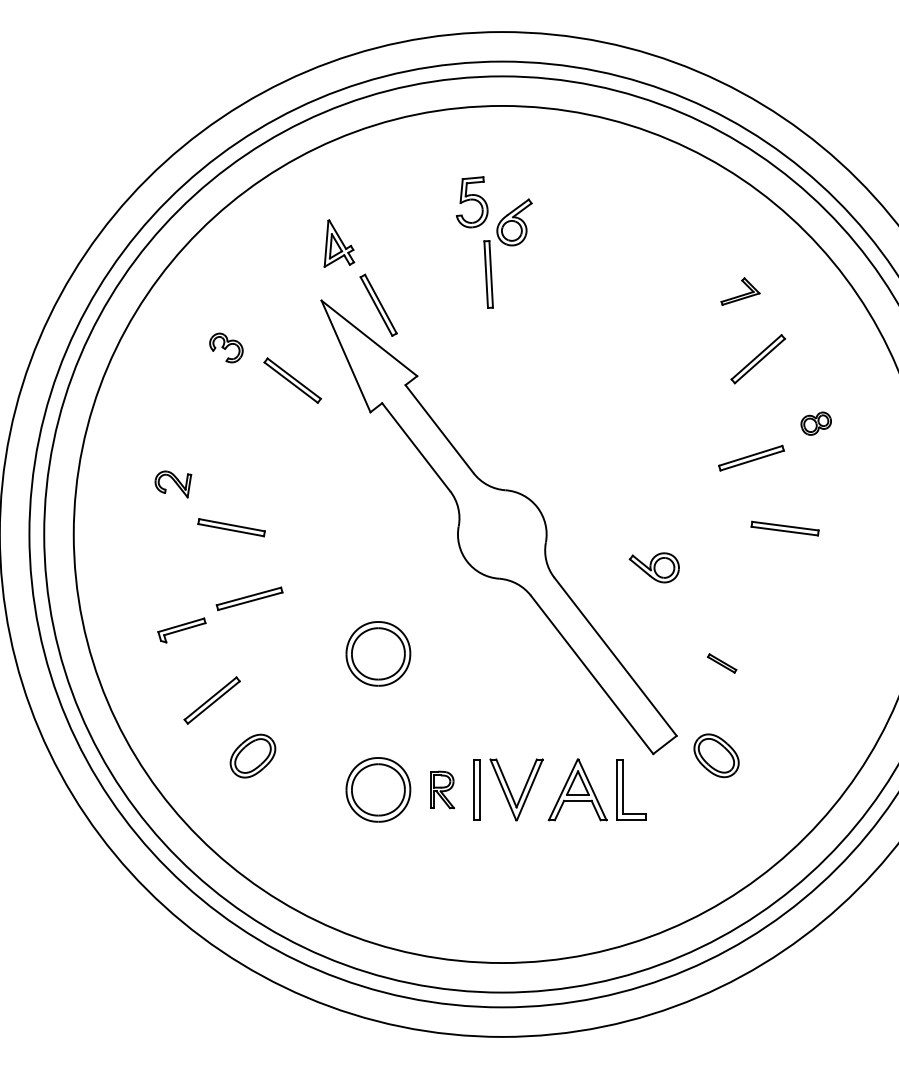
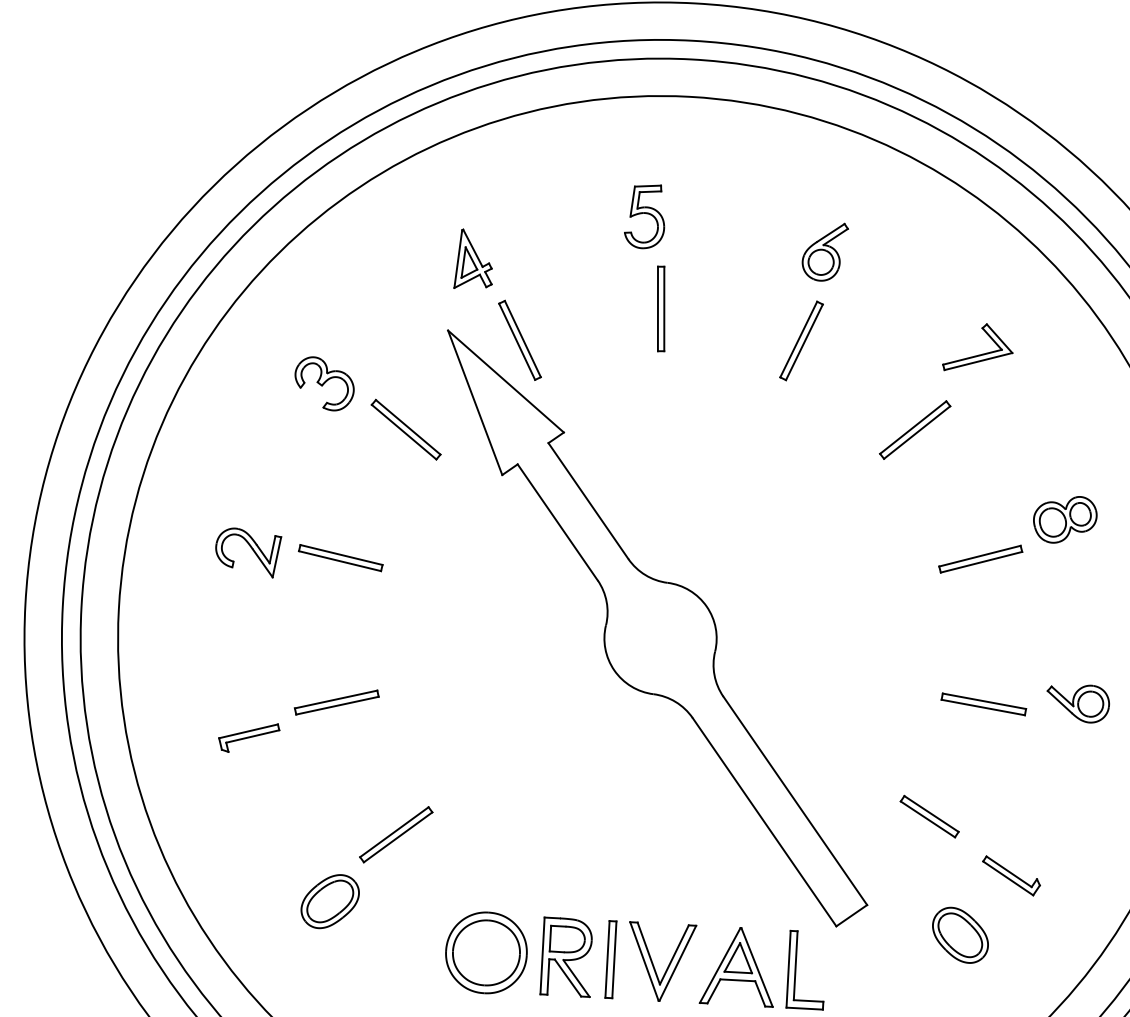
part: (514, 222) -> (824, 251), moved
part: (740, 291) -> (978, 347), size x1.43
part: (600, 293) -> (801, 340), added
part: (226, 347) -> (324, 383), size x1.43
part: (757, 359) -> (914, 430), moved
part: (815, 423) -> (1064, 519), size x1.67
part: (173, 484) -> (248, 552), size x1.43
part: (231, 527) -> (340, 557), moved
part: (784, 528) -> (983, 704), moved
part: (653, 567) -> (1076, 702), moved
part: (378, 653) -> (495, 780), removed
part: (721, 663) -> (928, 816), size x1.67
part: (211, 700) -> (395, 834), moved
part: (789, 706) -> (1011, 875), added
part: (716, 755) -> (960, 934), moved
part: (442, 789) -> (567, 956), size x1.67

